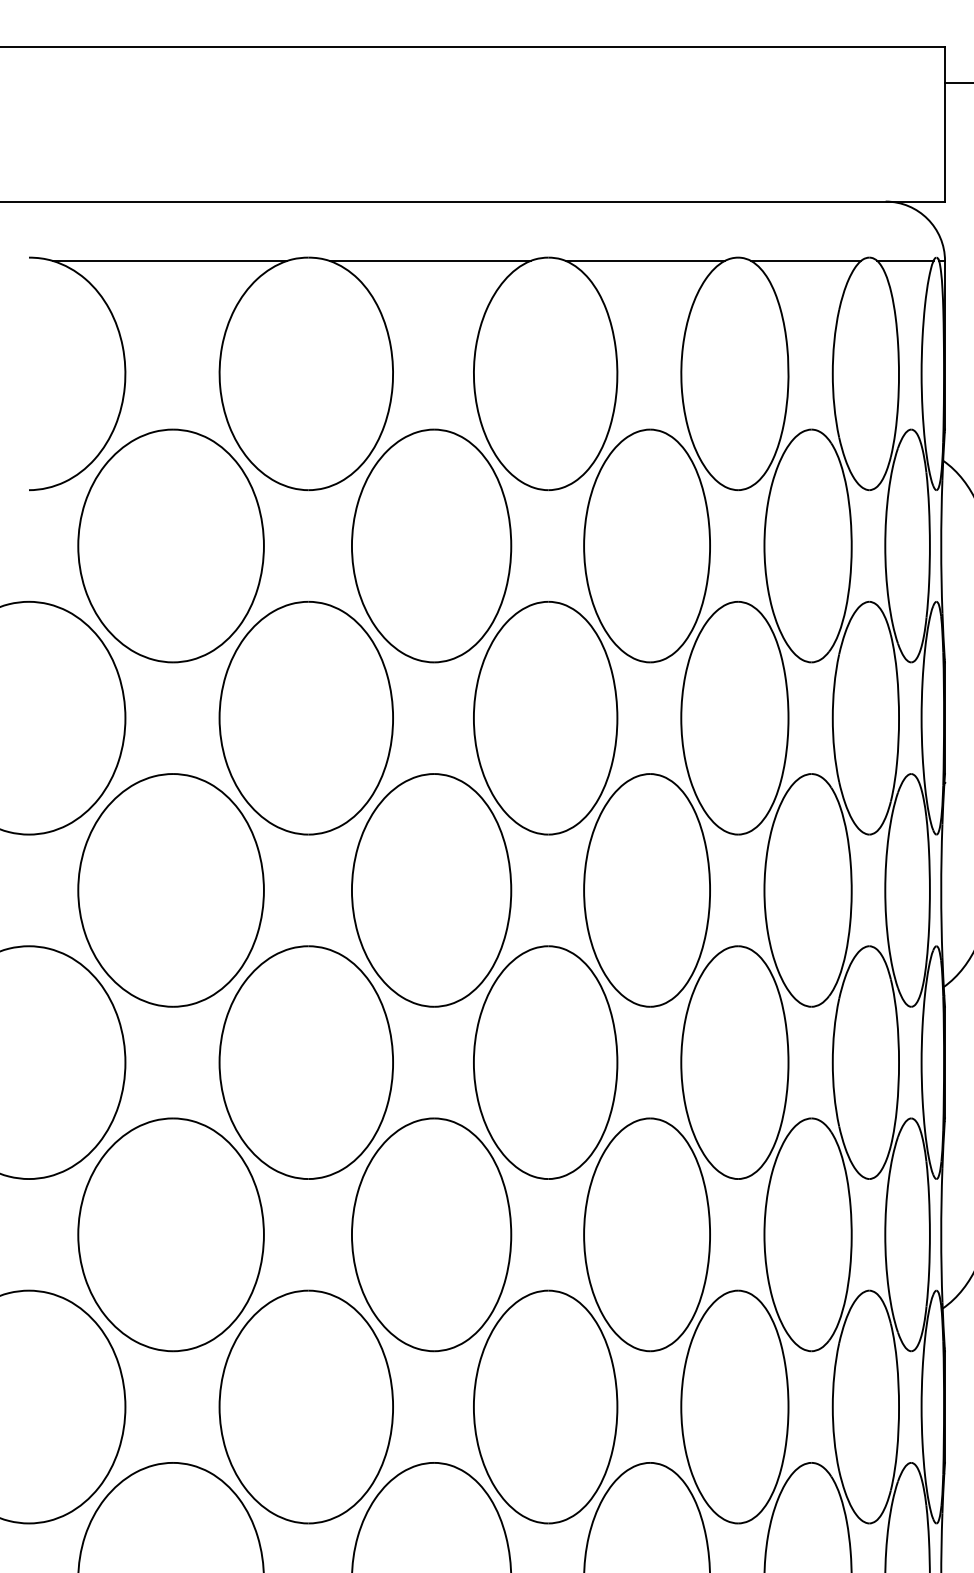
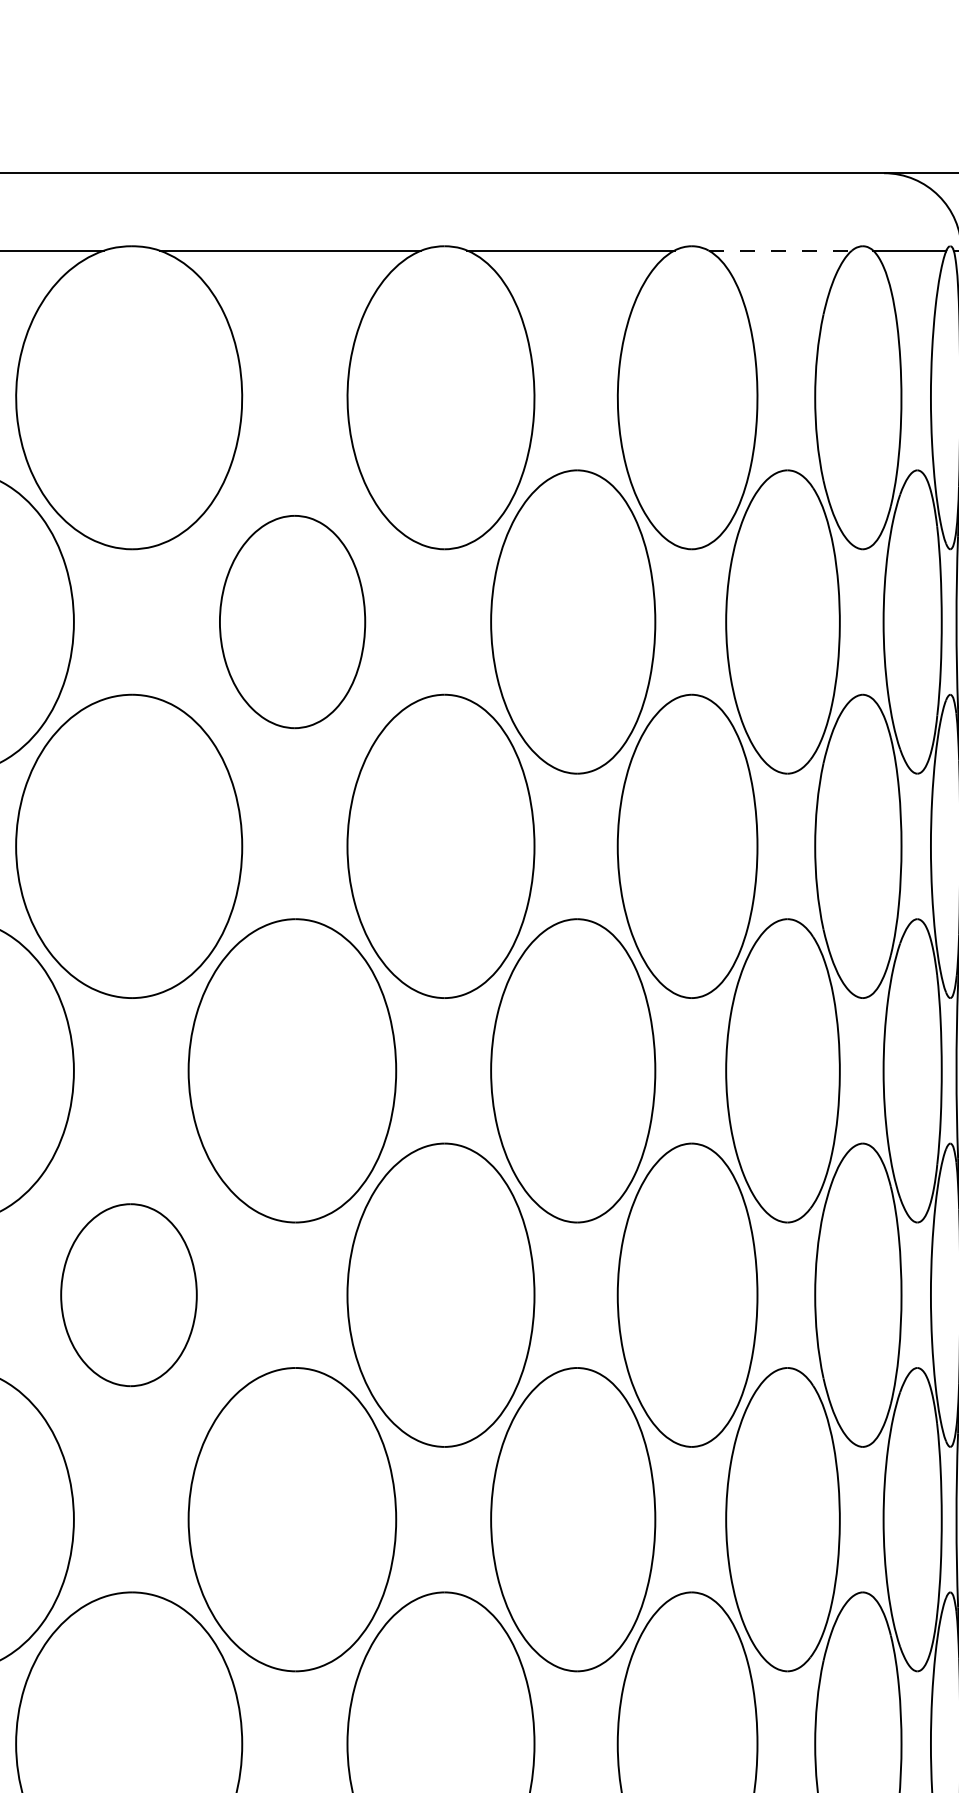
line: (806, 260) -> (780, 249), solid -> dashed
part: (431, 545) -> (292, 621), size x0.7
part: (305, 1062) -> (128, 1295), size x0.6

